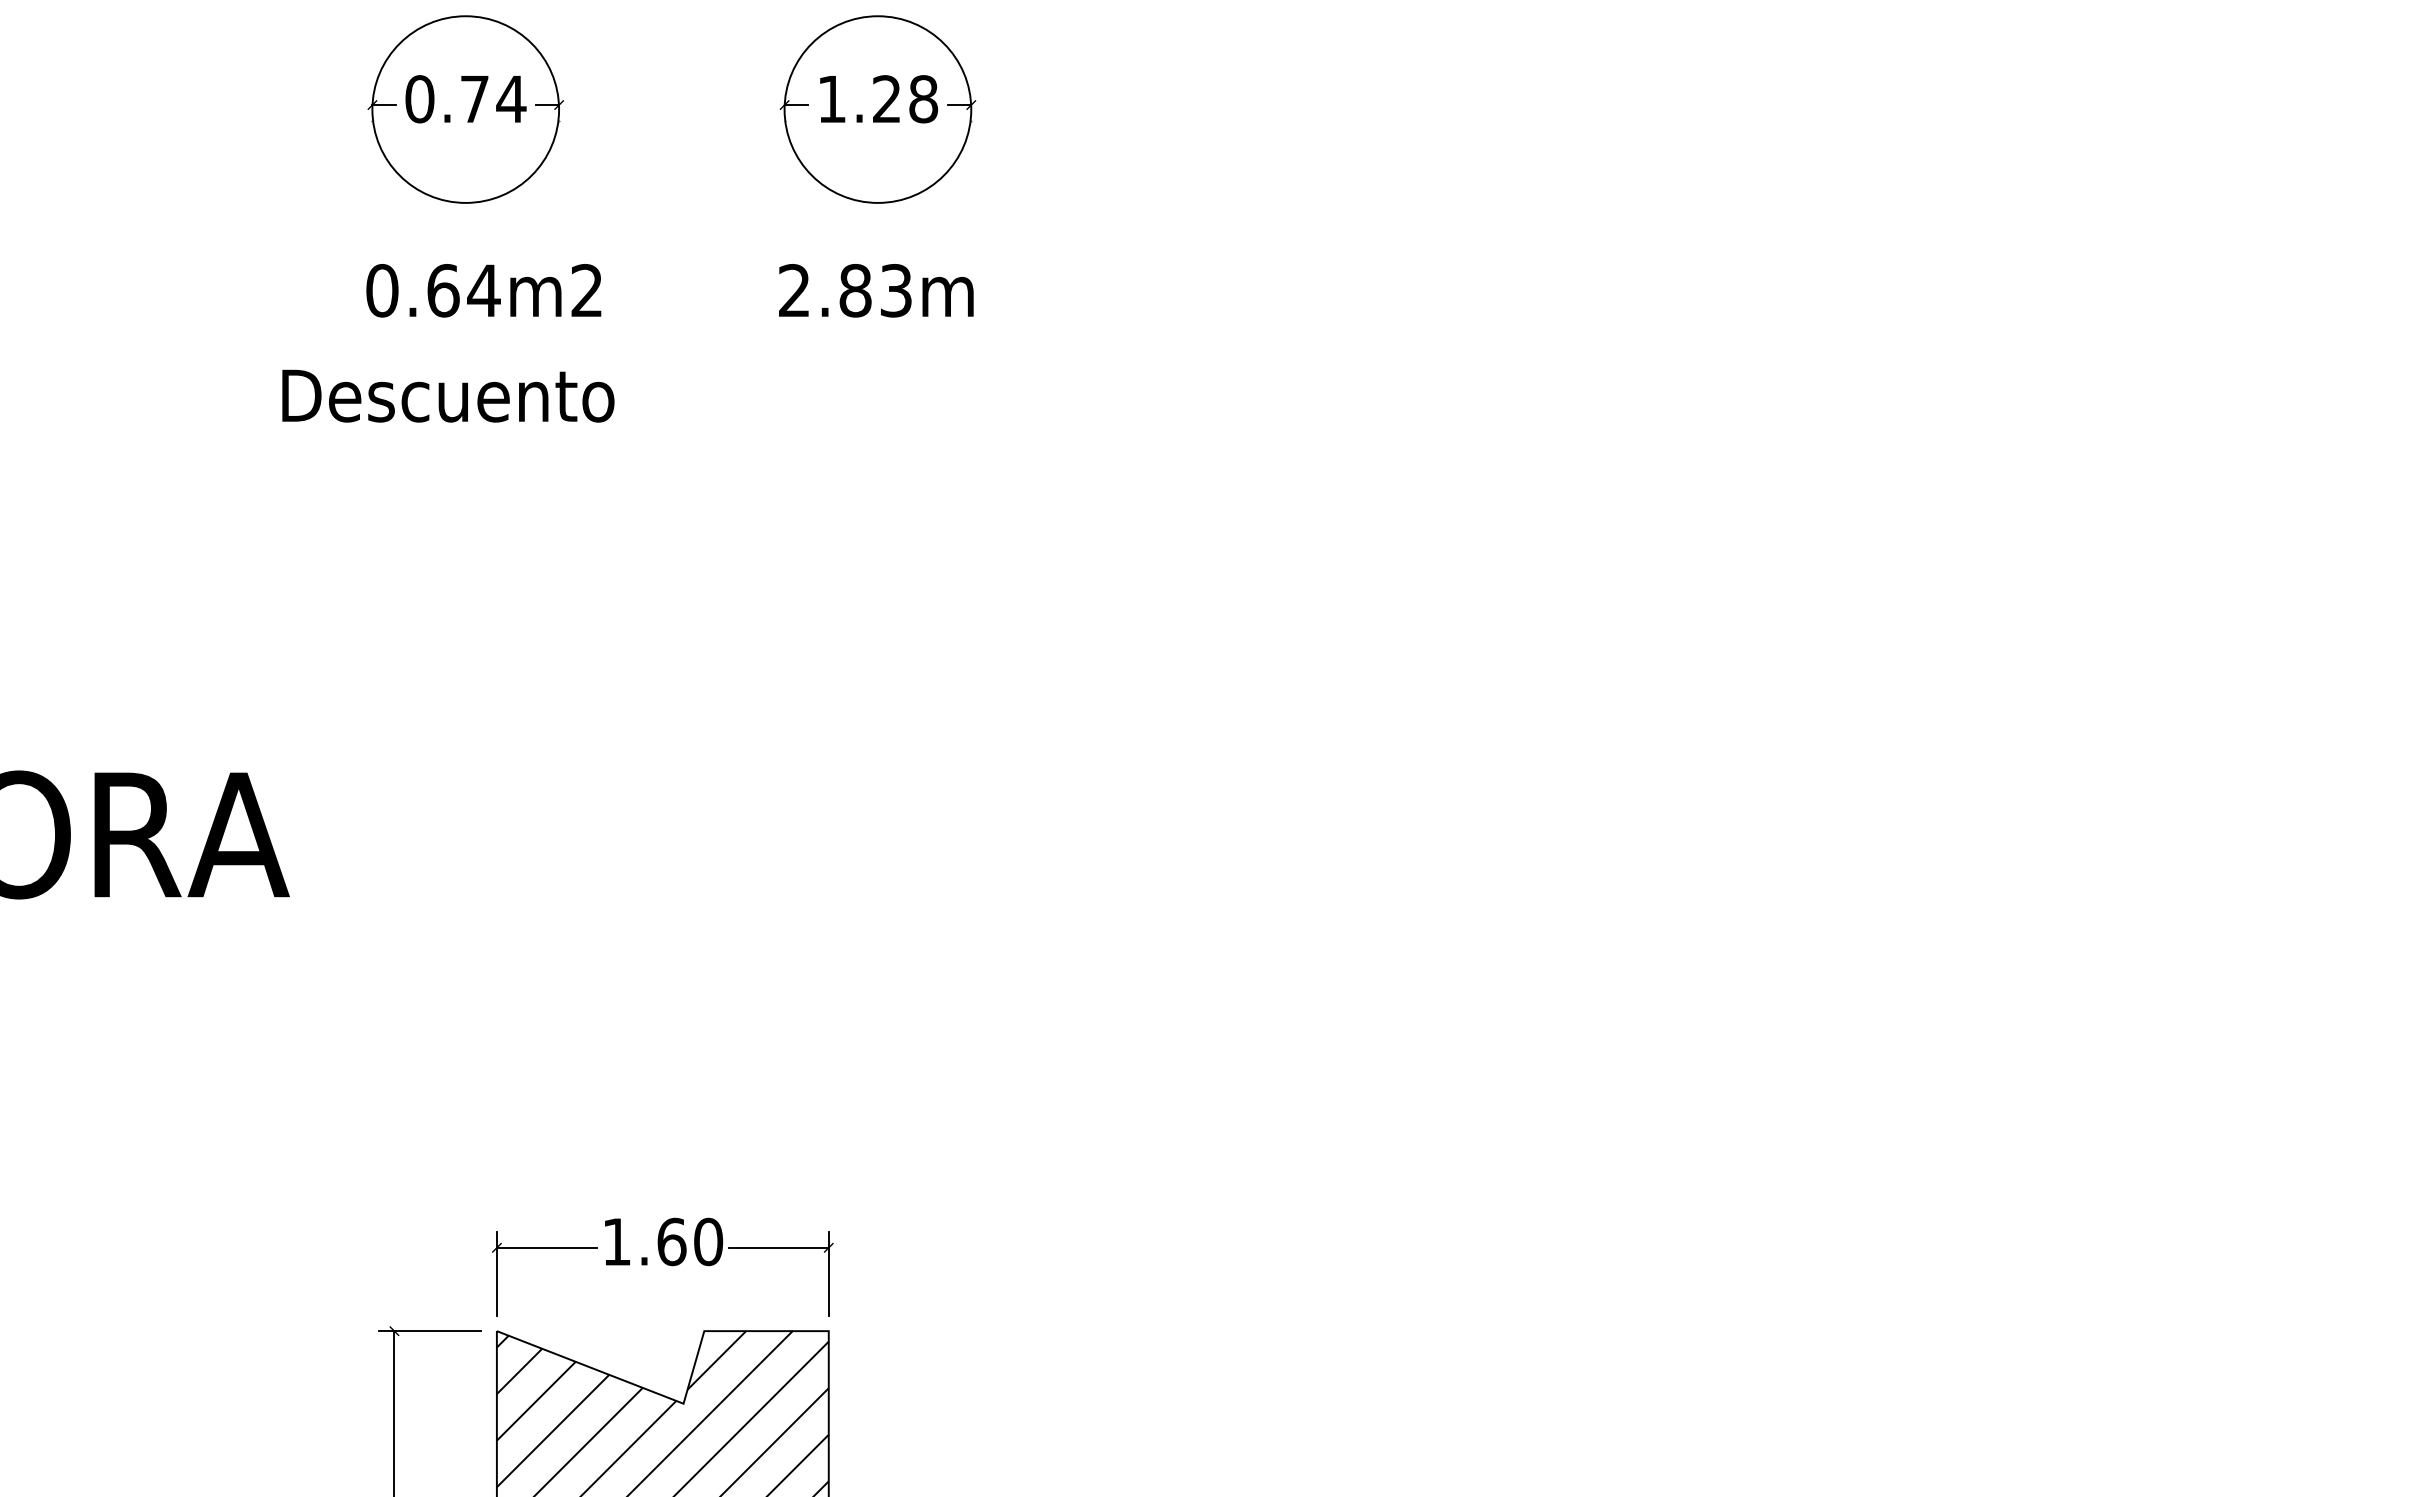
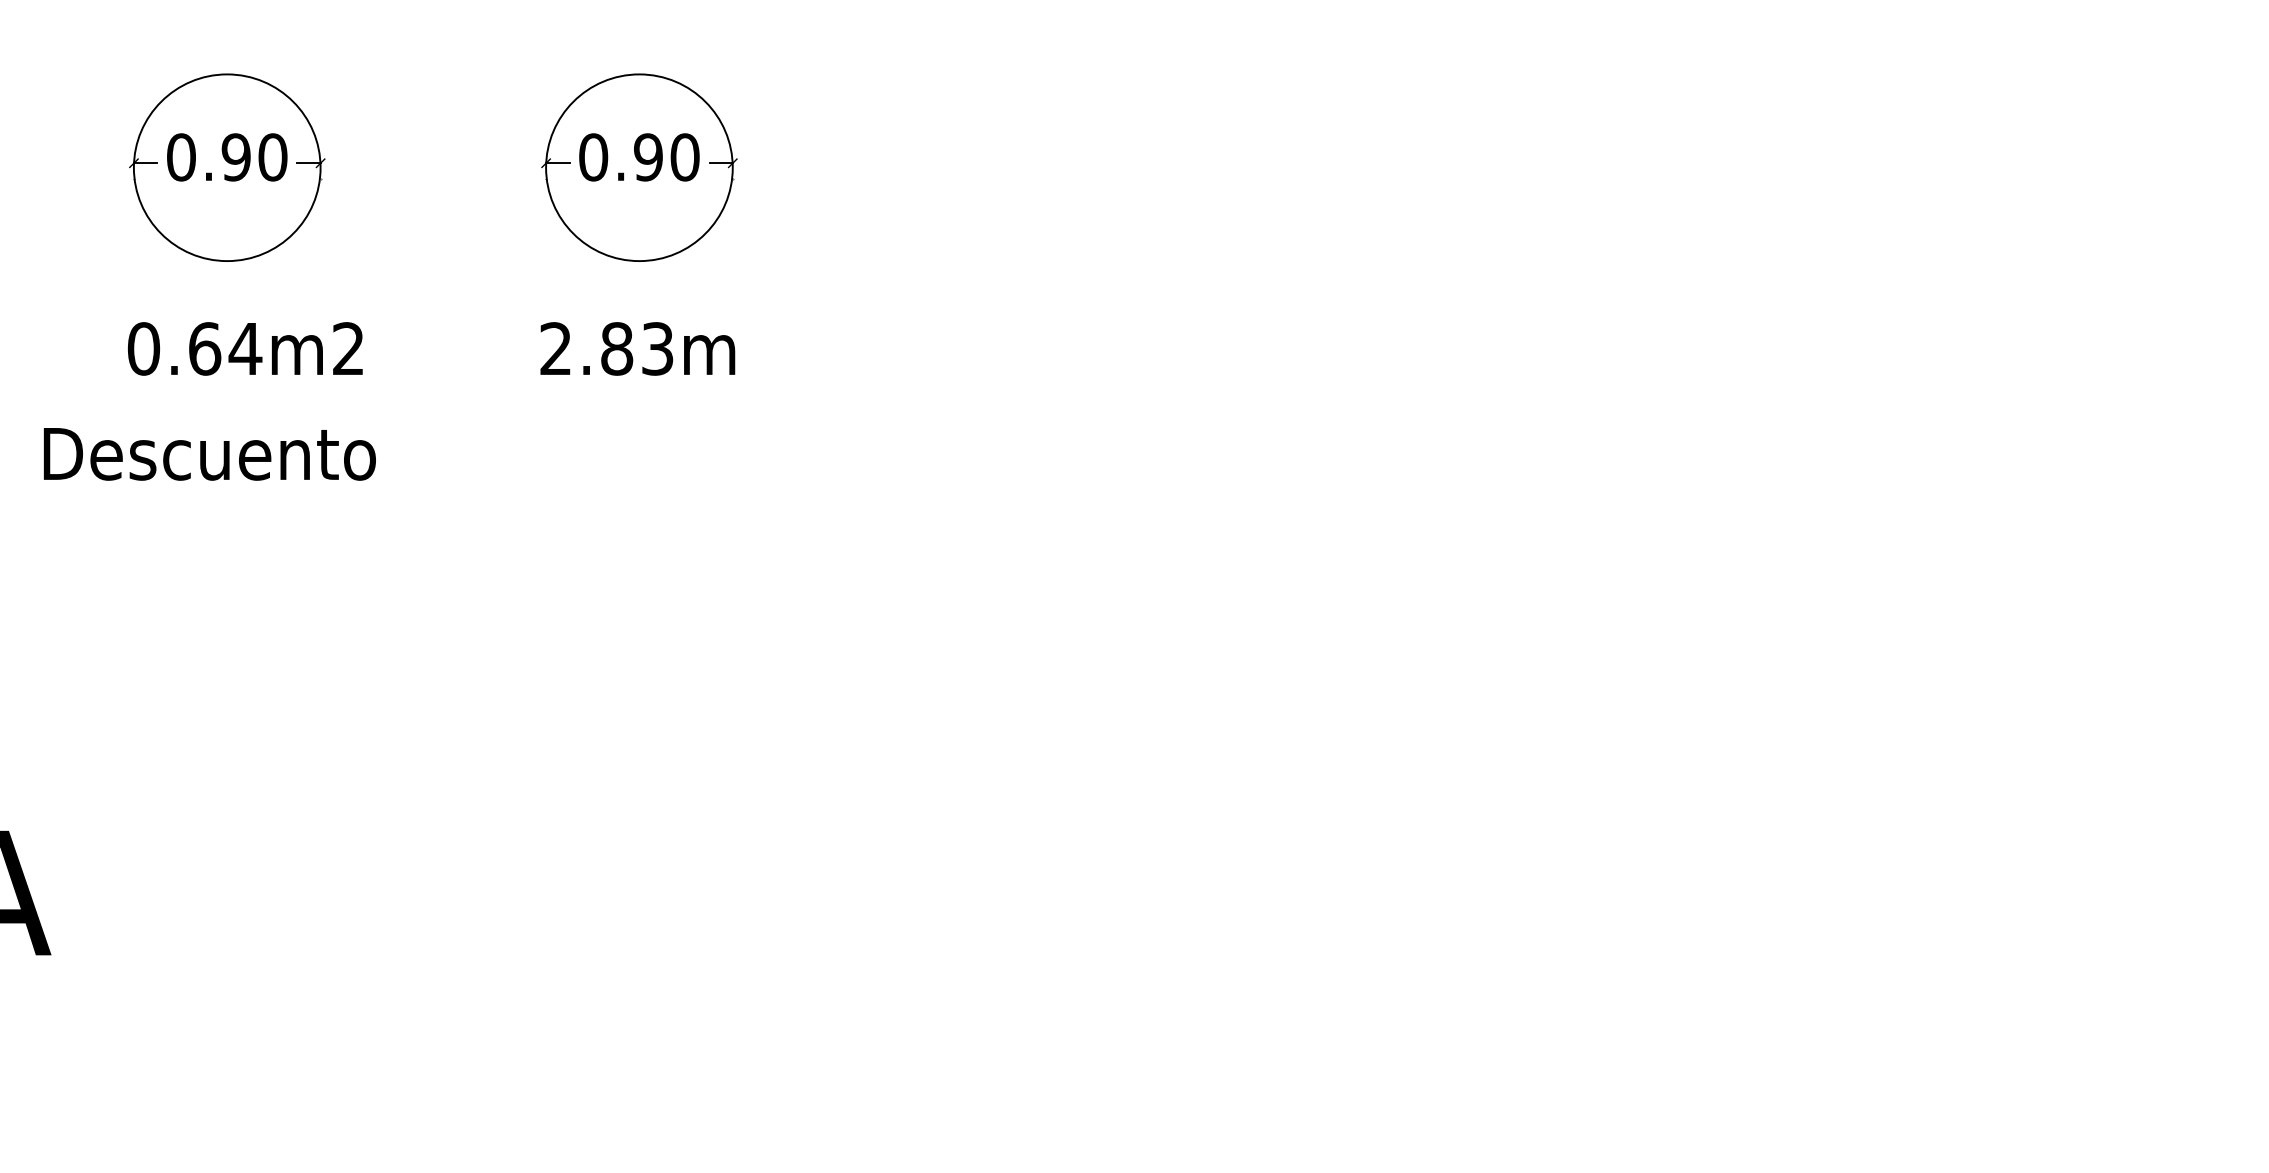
text: (493, 99) -> (255, 157), 0.74 -> 0.90
text: (877, 99) -> (639, 157), 1.28 -> 0.90

